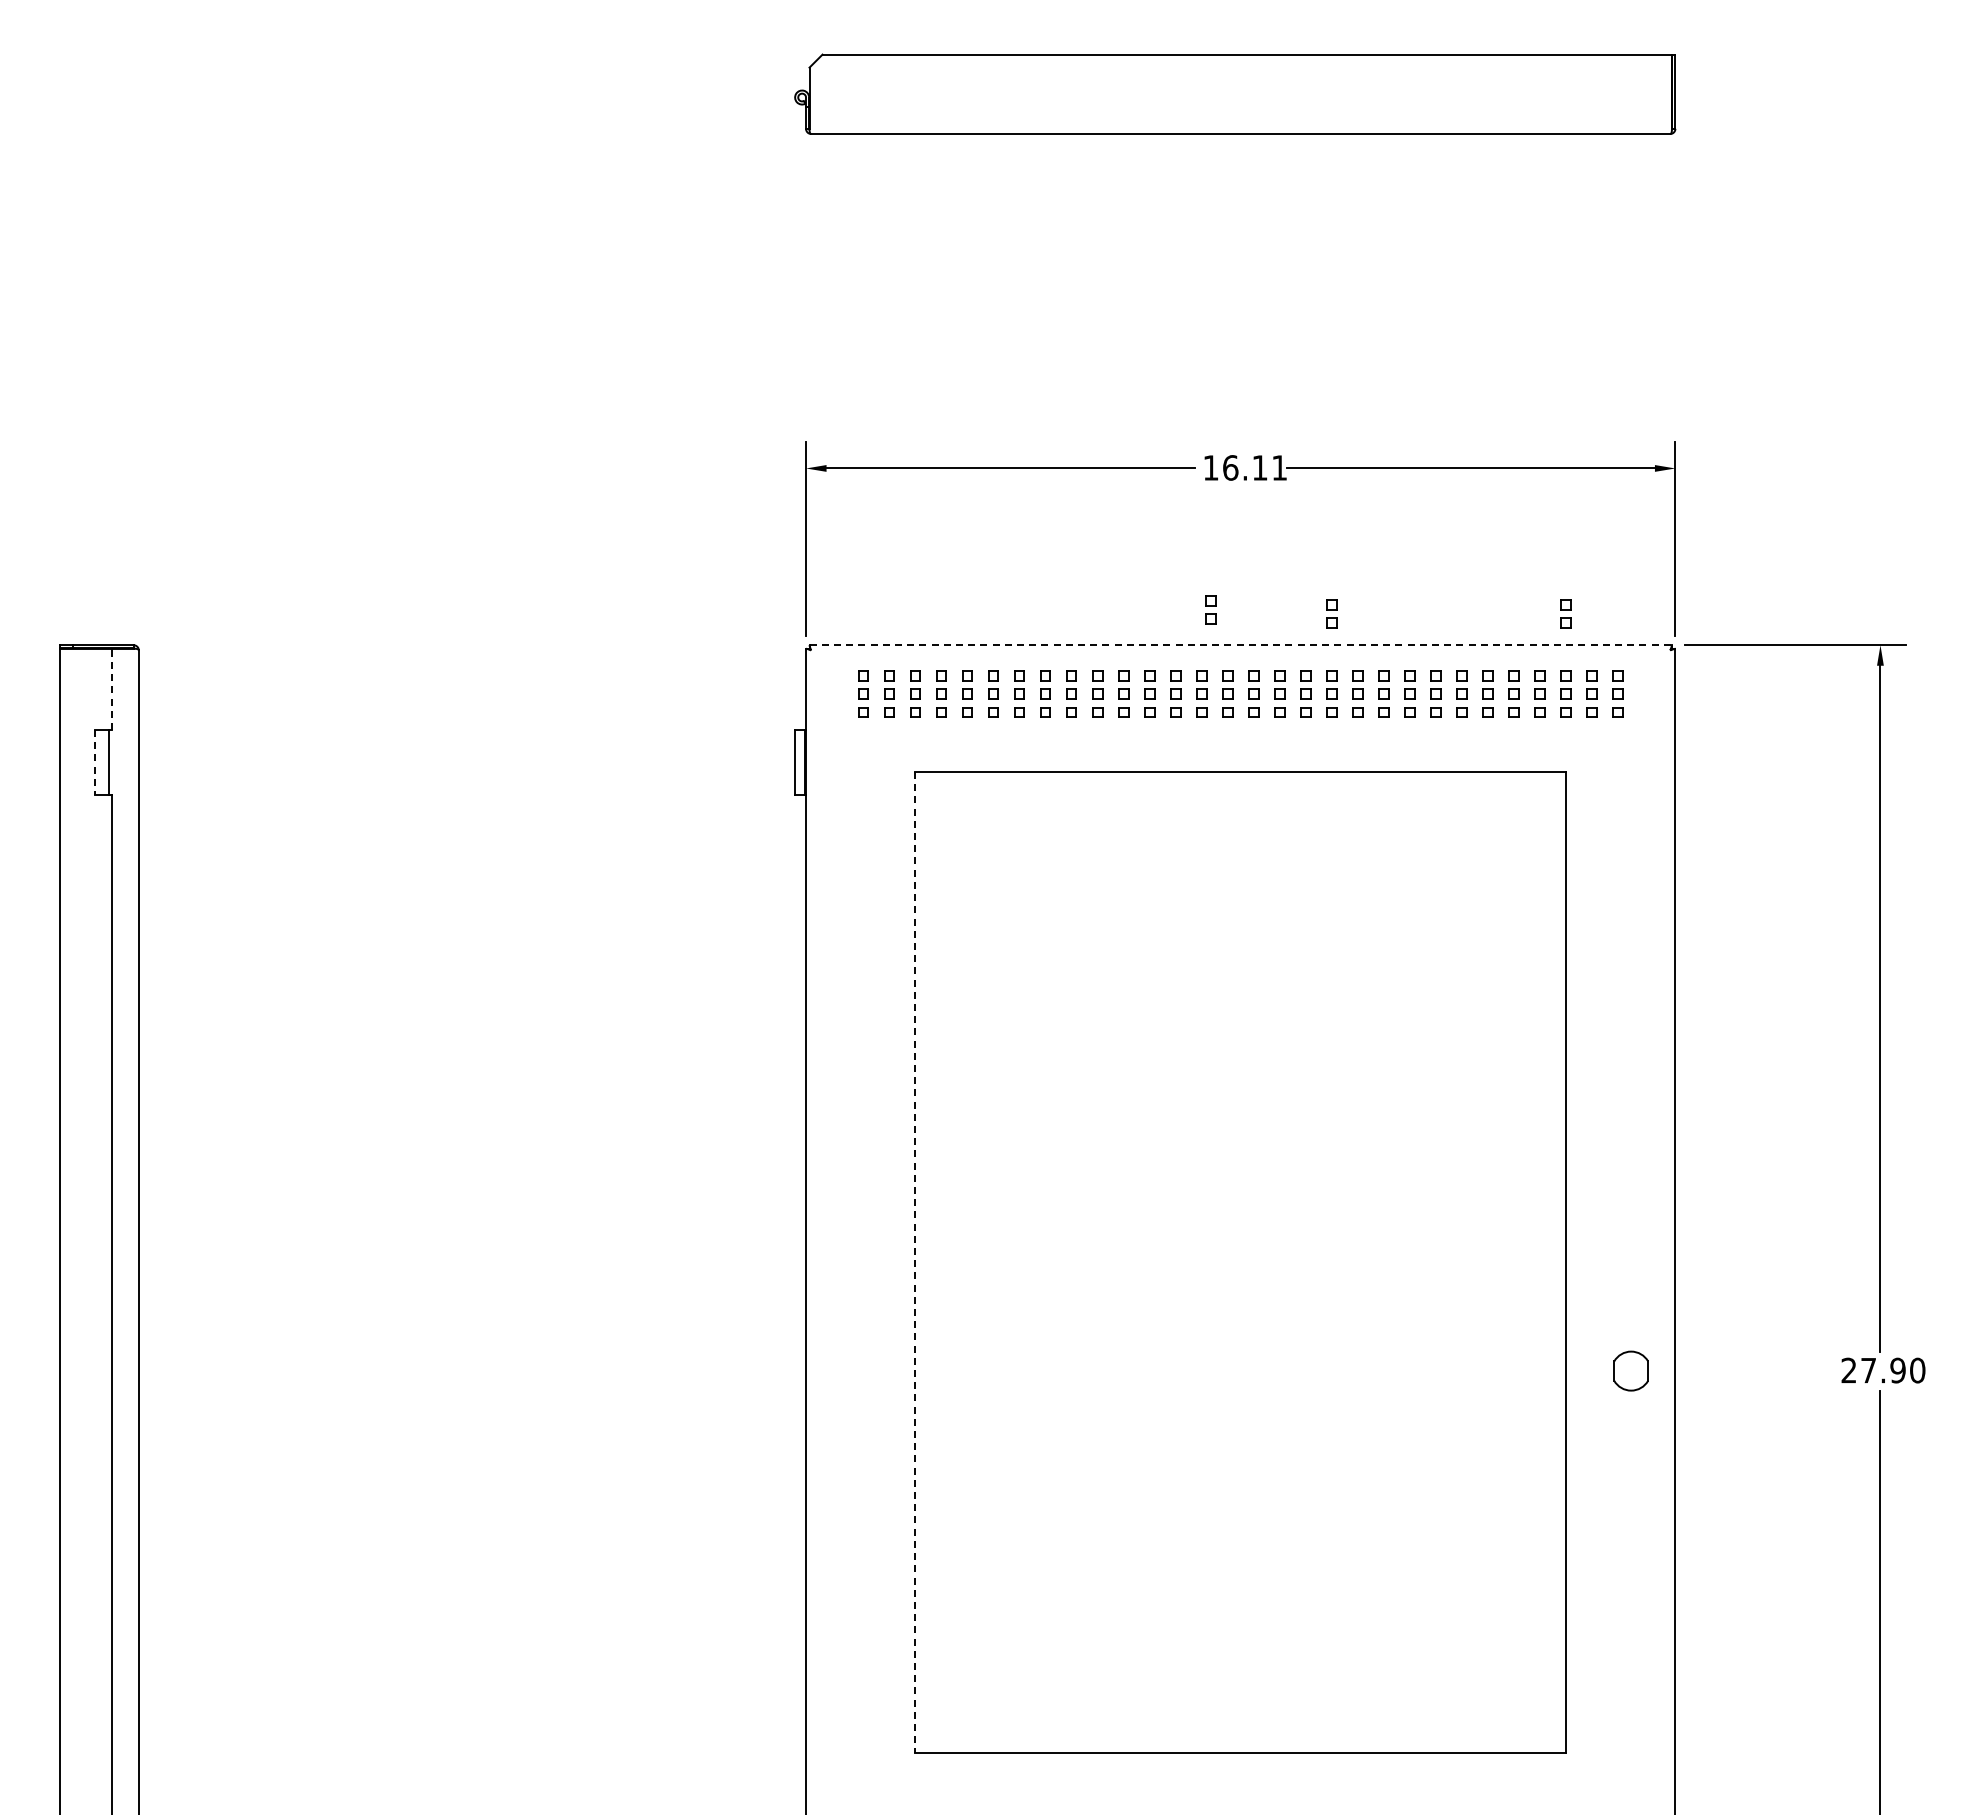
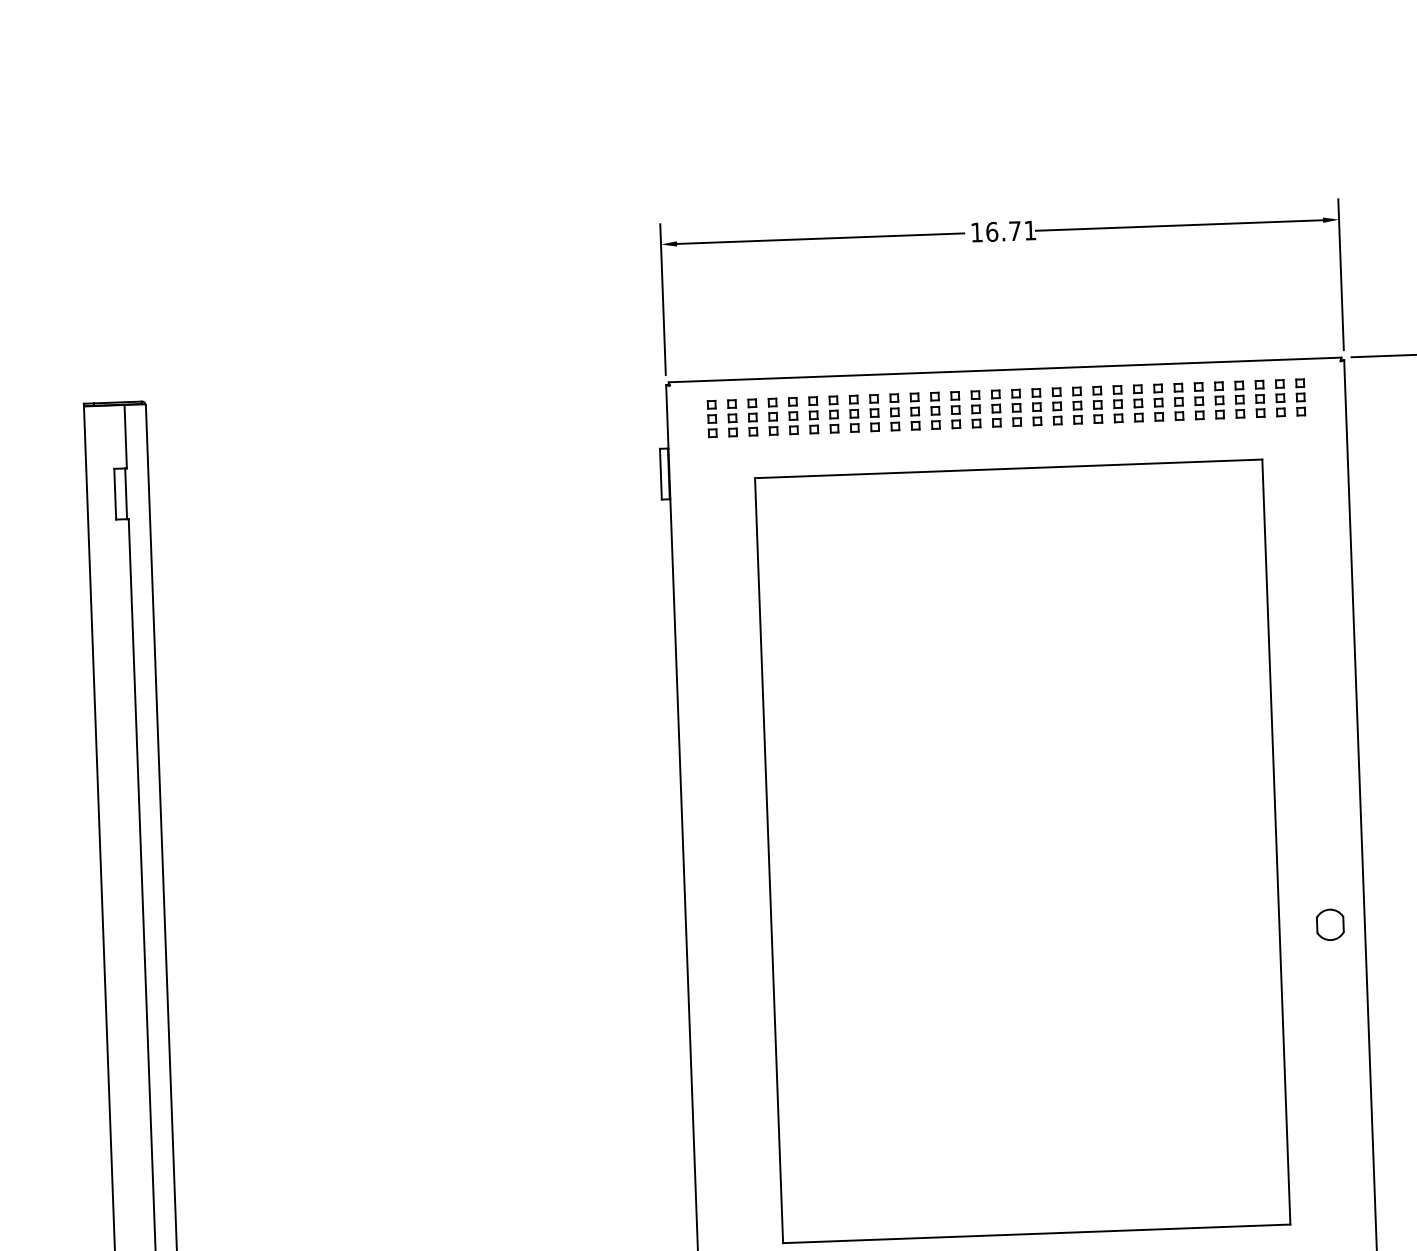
text: (1259, 467) -> (1014, 230), 16.11 -> 16.71
part: (1210, 609) -> (980, 342), removed
part: (1331, 613) -> (1074, 342), removed
part: (1565, 613) -> (1257, 335), removed
line: (1241, 645) -> (1005, 370), dashed -> solid
line: (111, 689) -> (125, 436), dashed -> solid
line: (95, 762) -> (115, 494), dashed -> solid
line: (915, 1263) -> (769, 861), dashed -> solid

